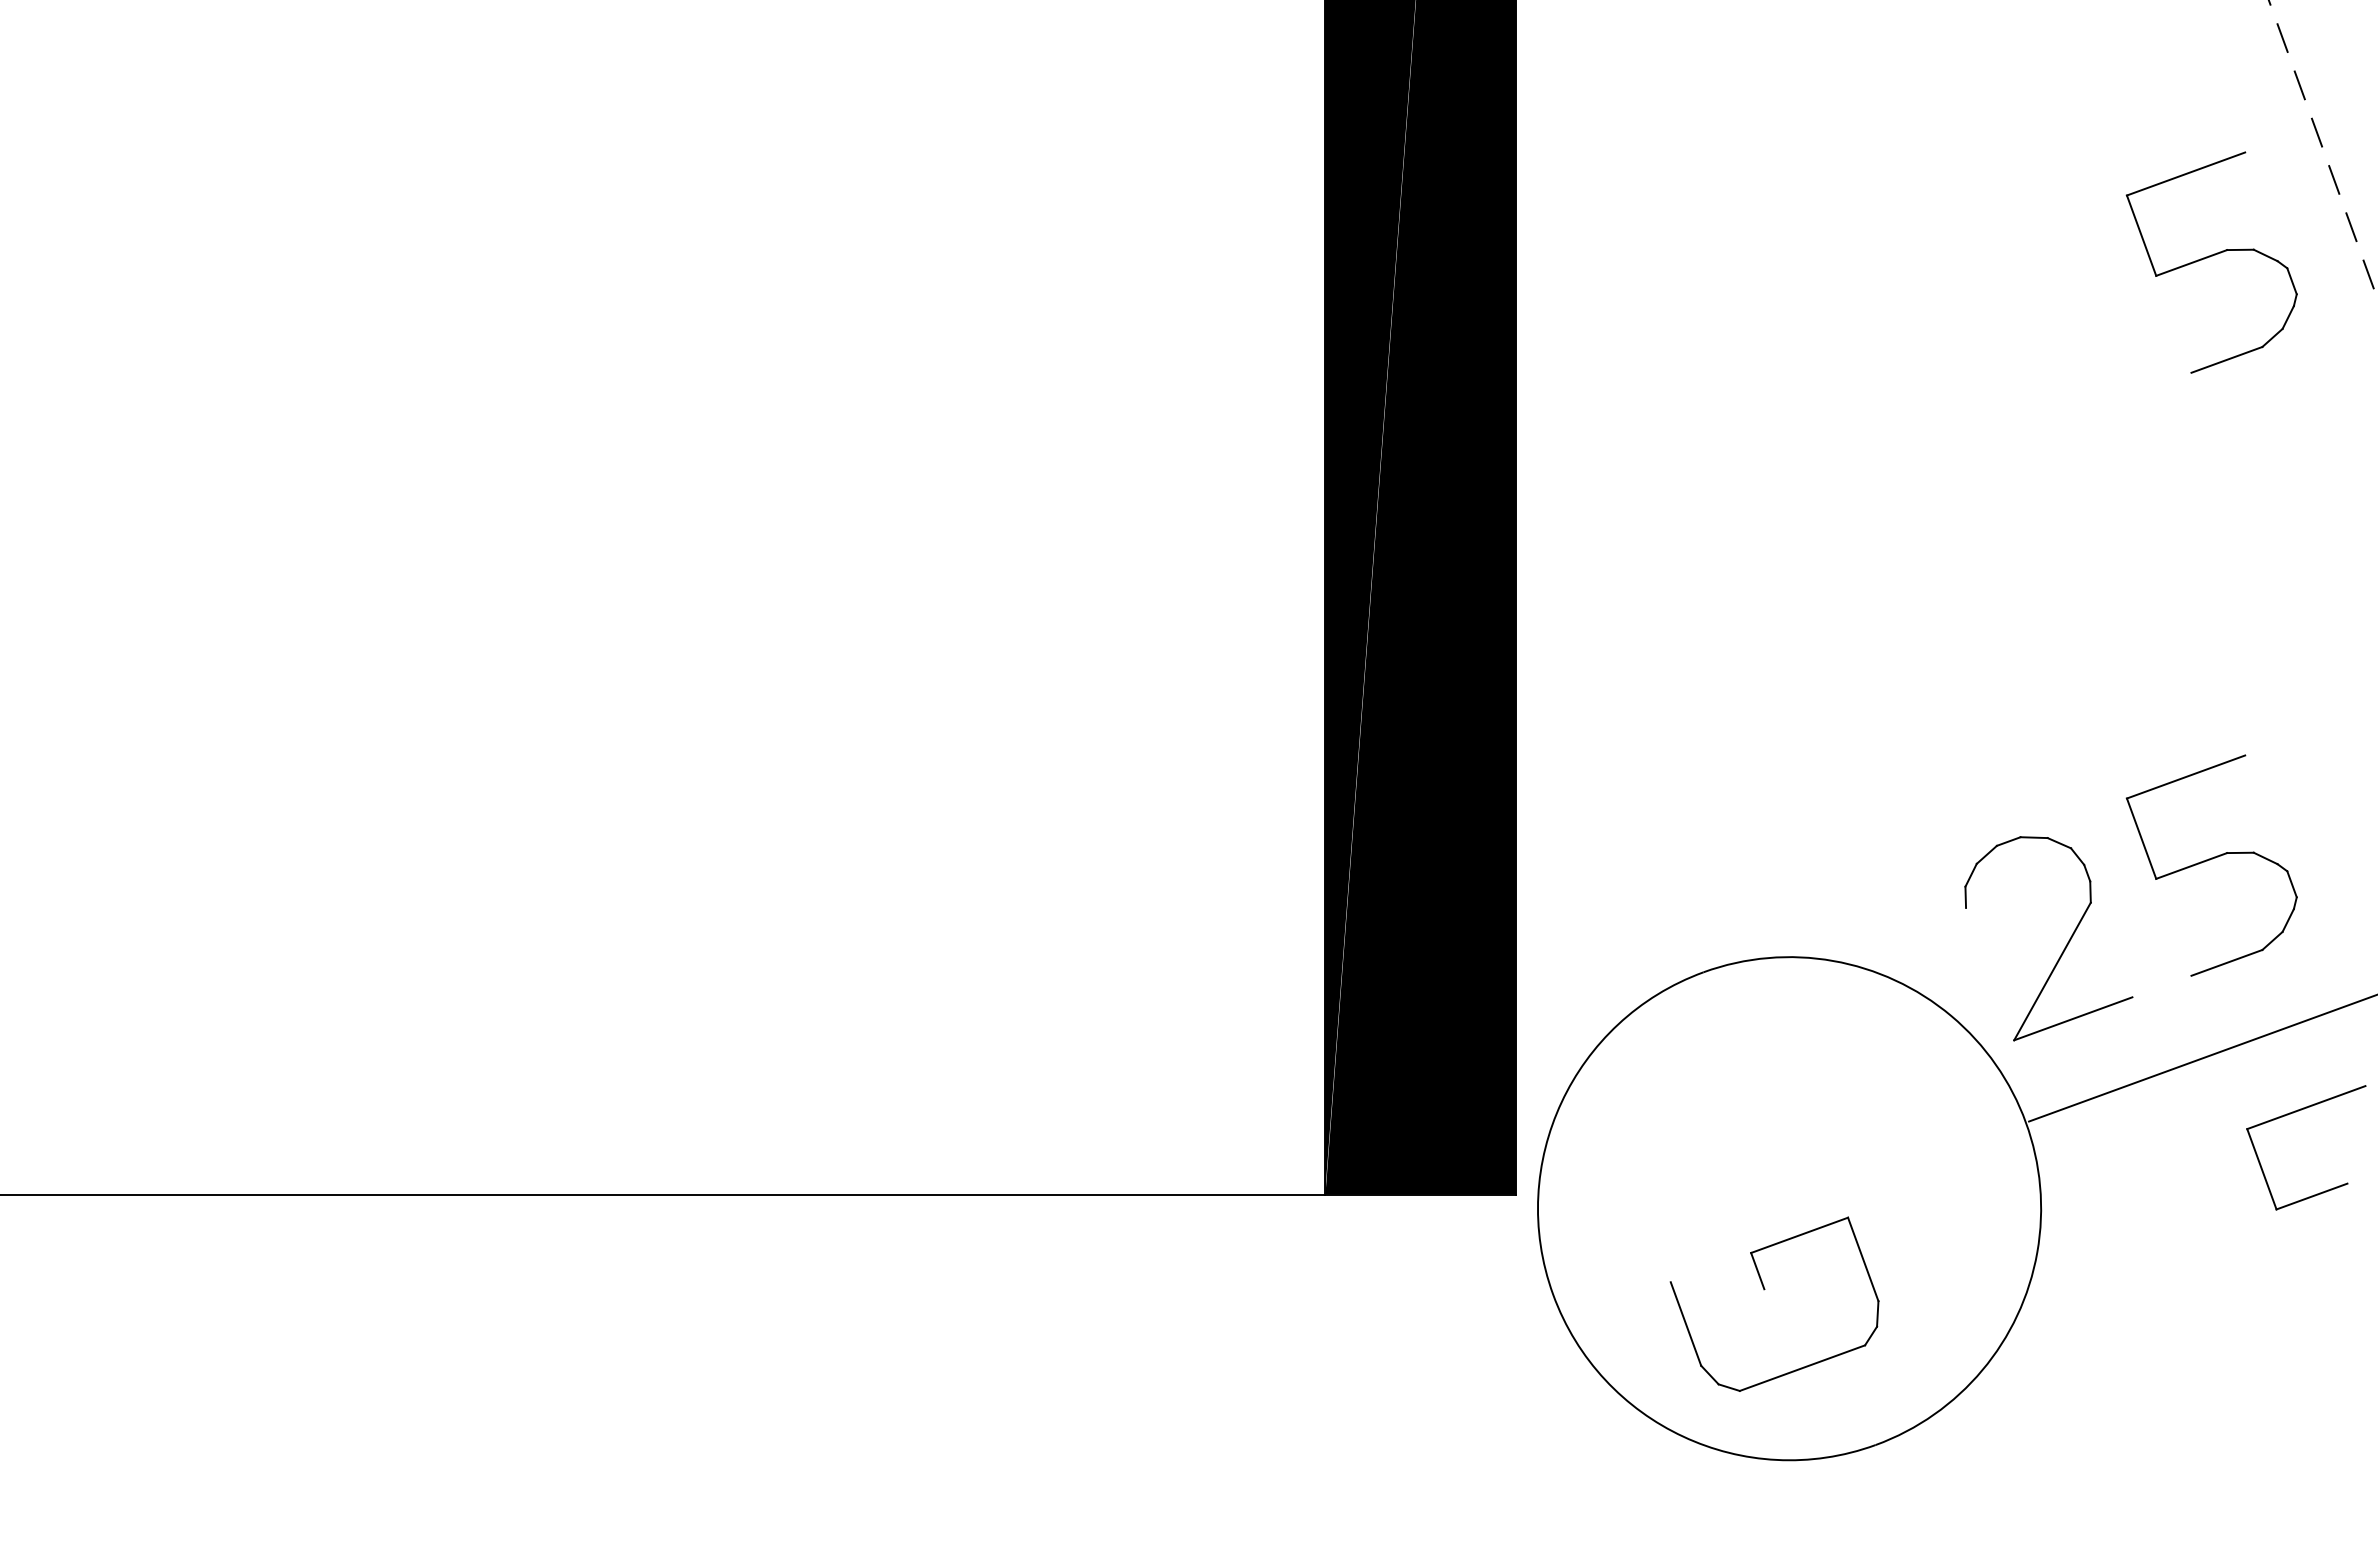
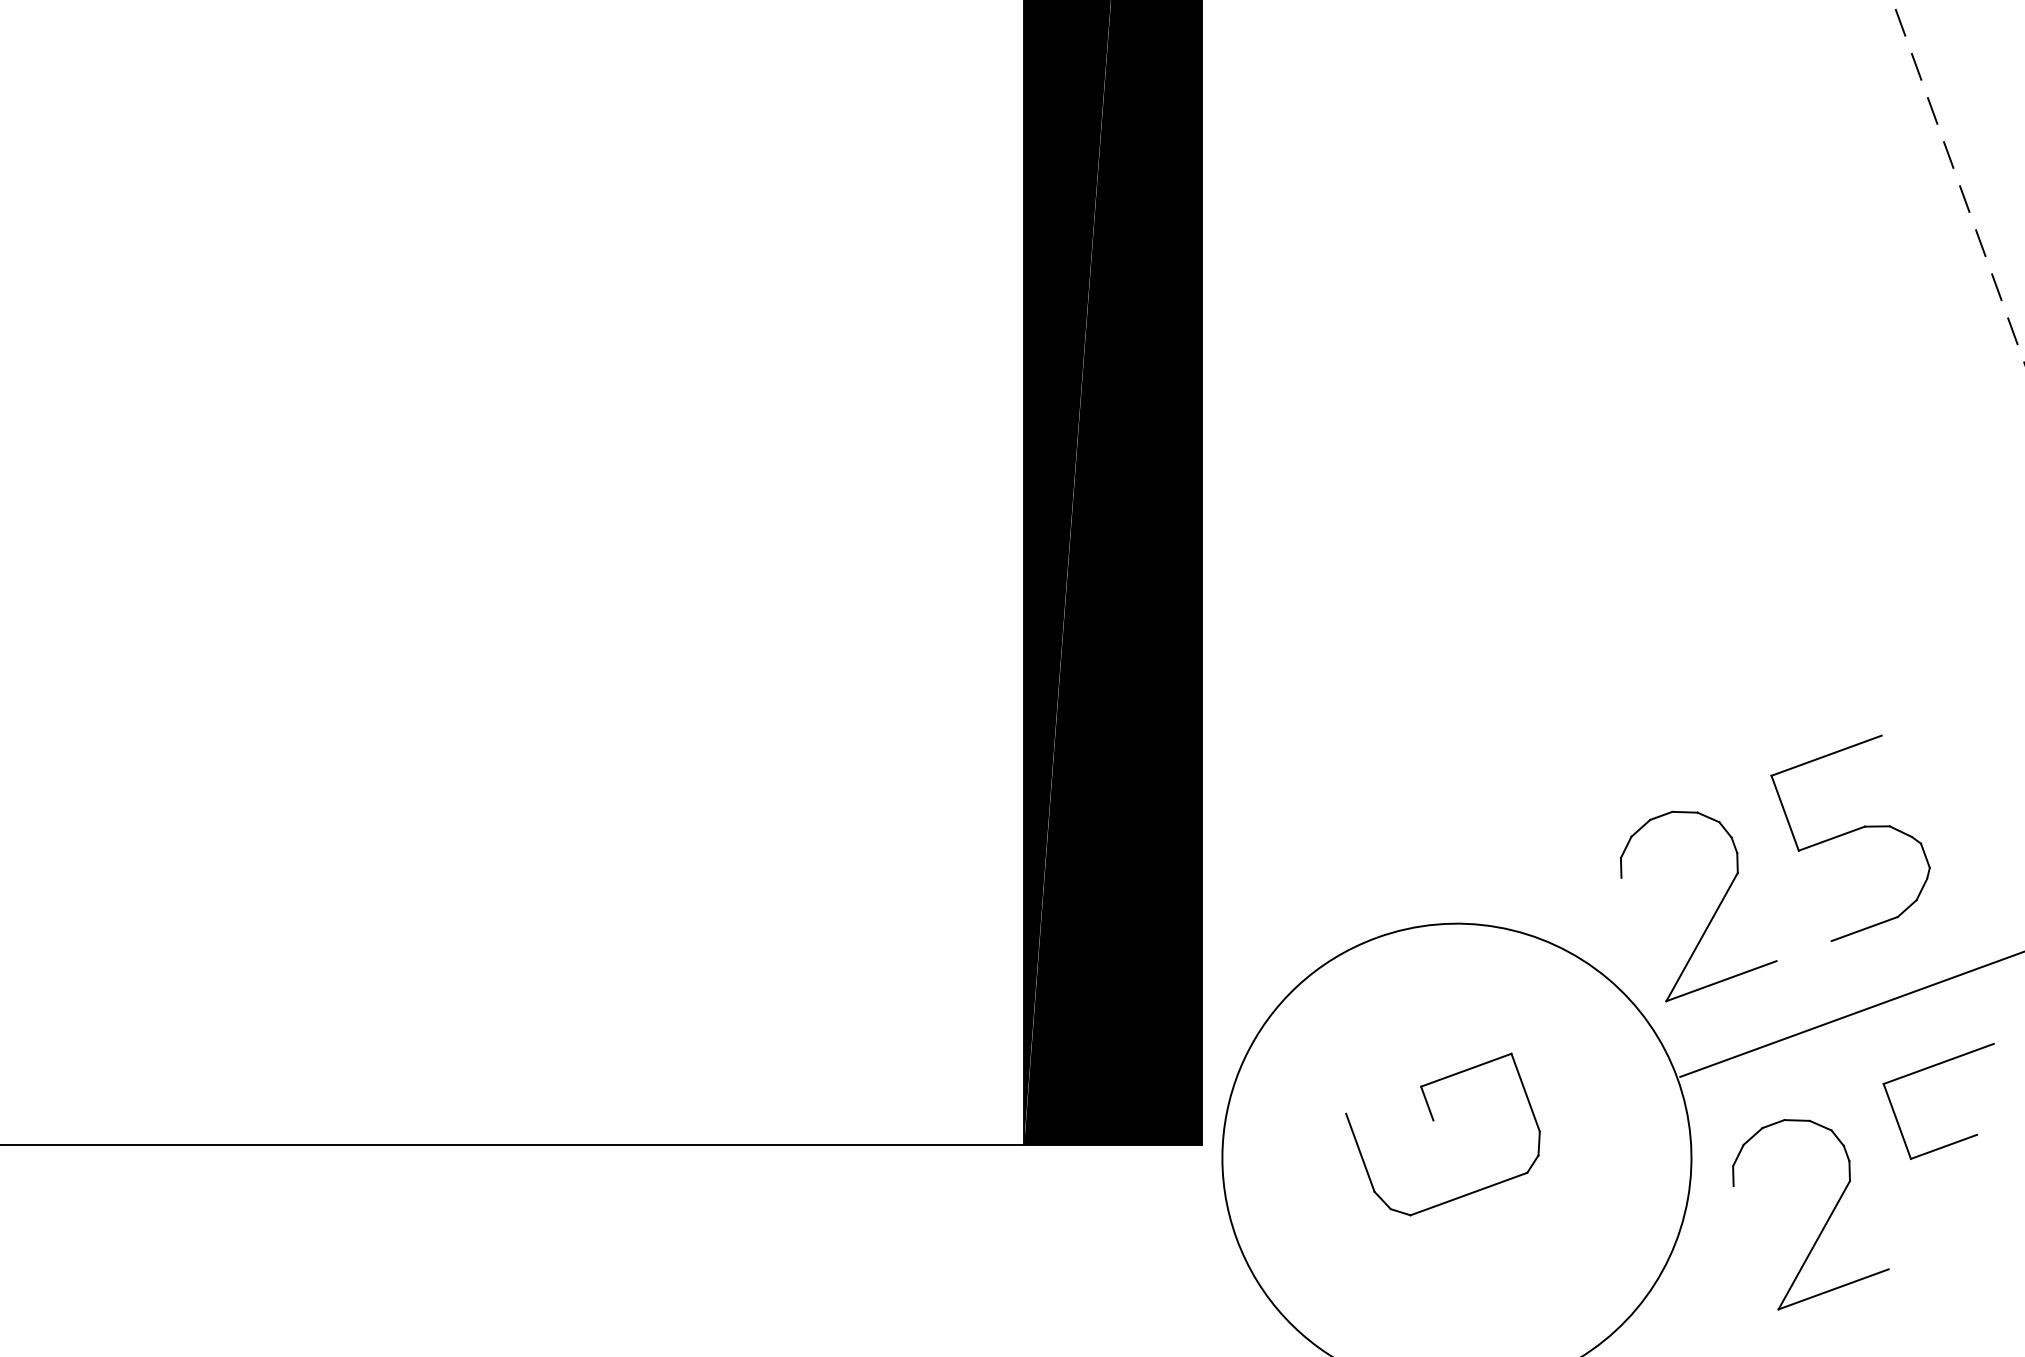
part: (2211, 262) -> (1850, 276), removed
part: (2184, 1278) -> (1825, 1223), added
part: (1764, 1290) -> (1433, 1121), moved

